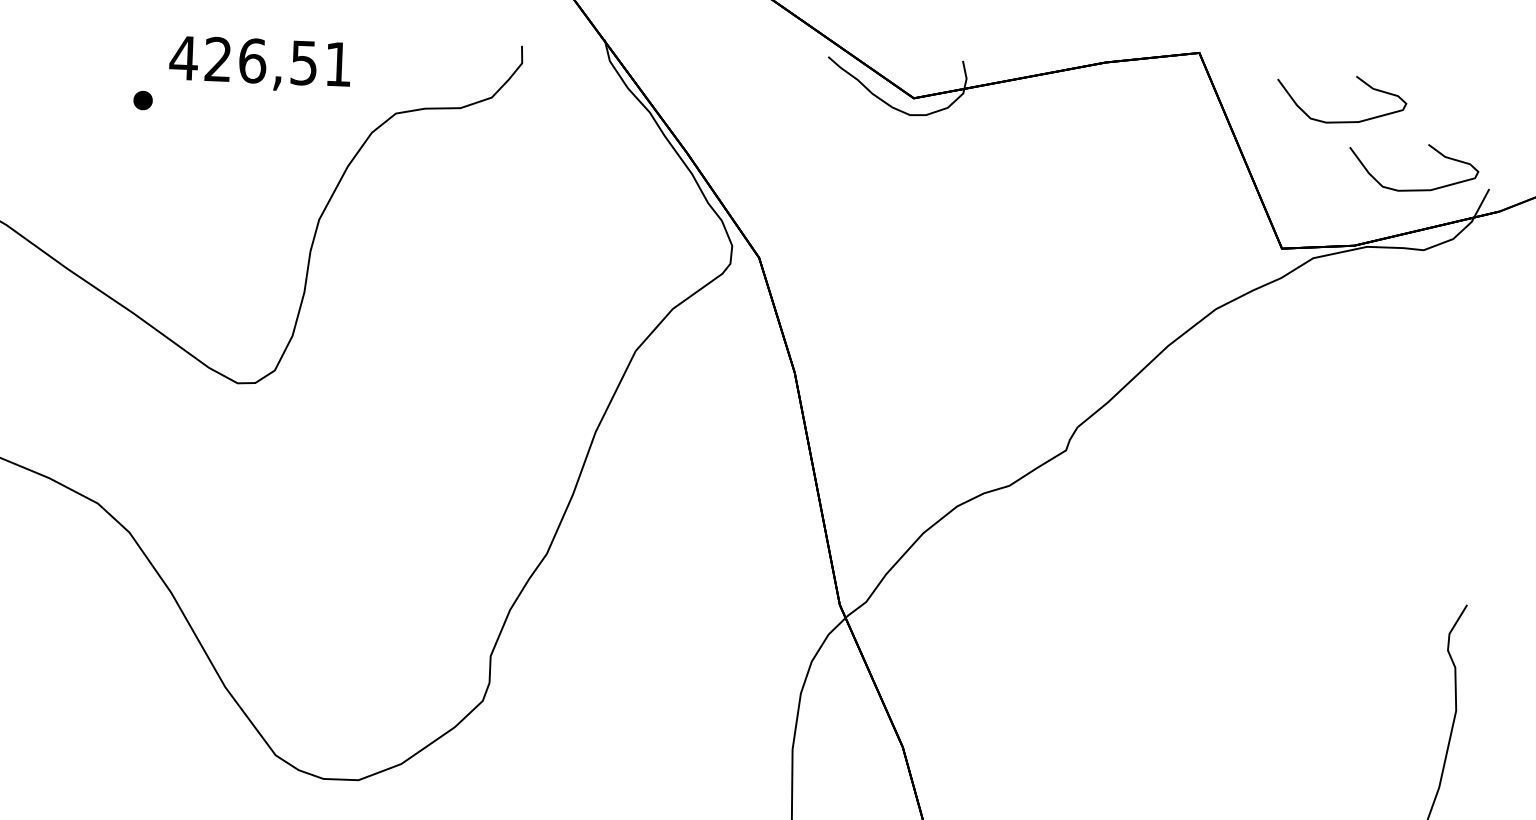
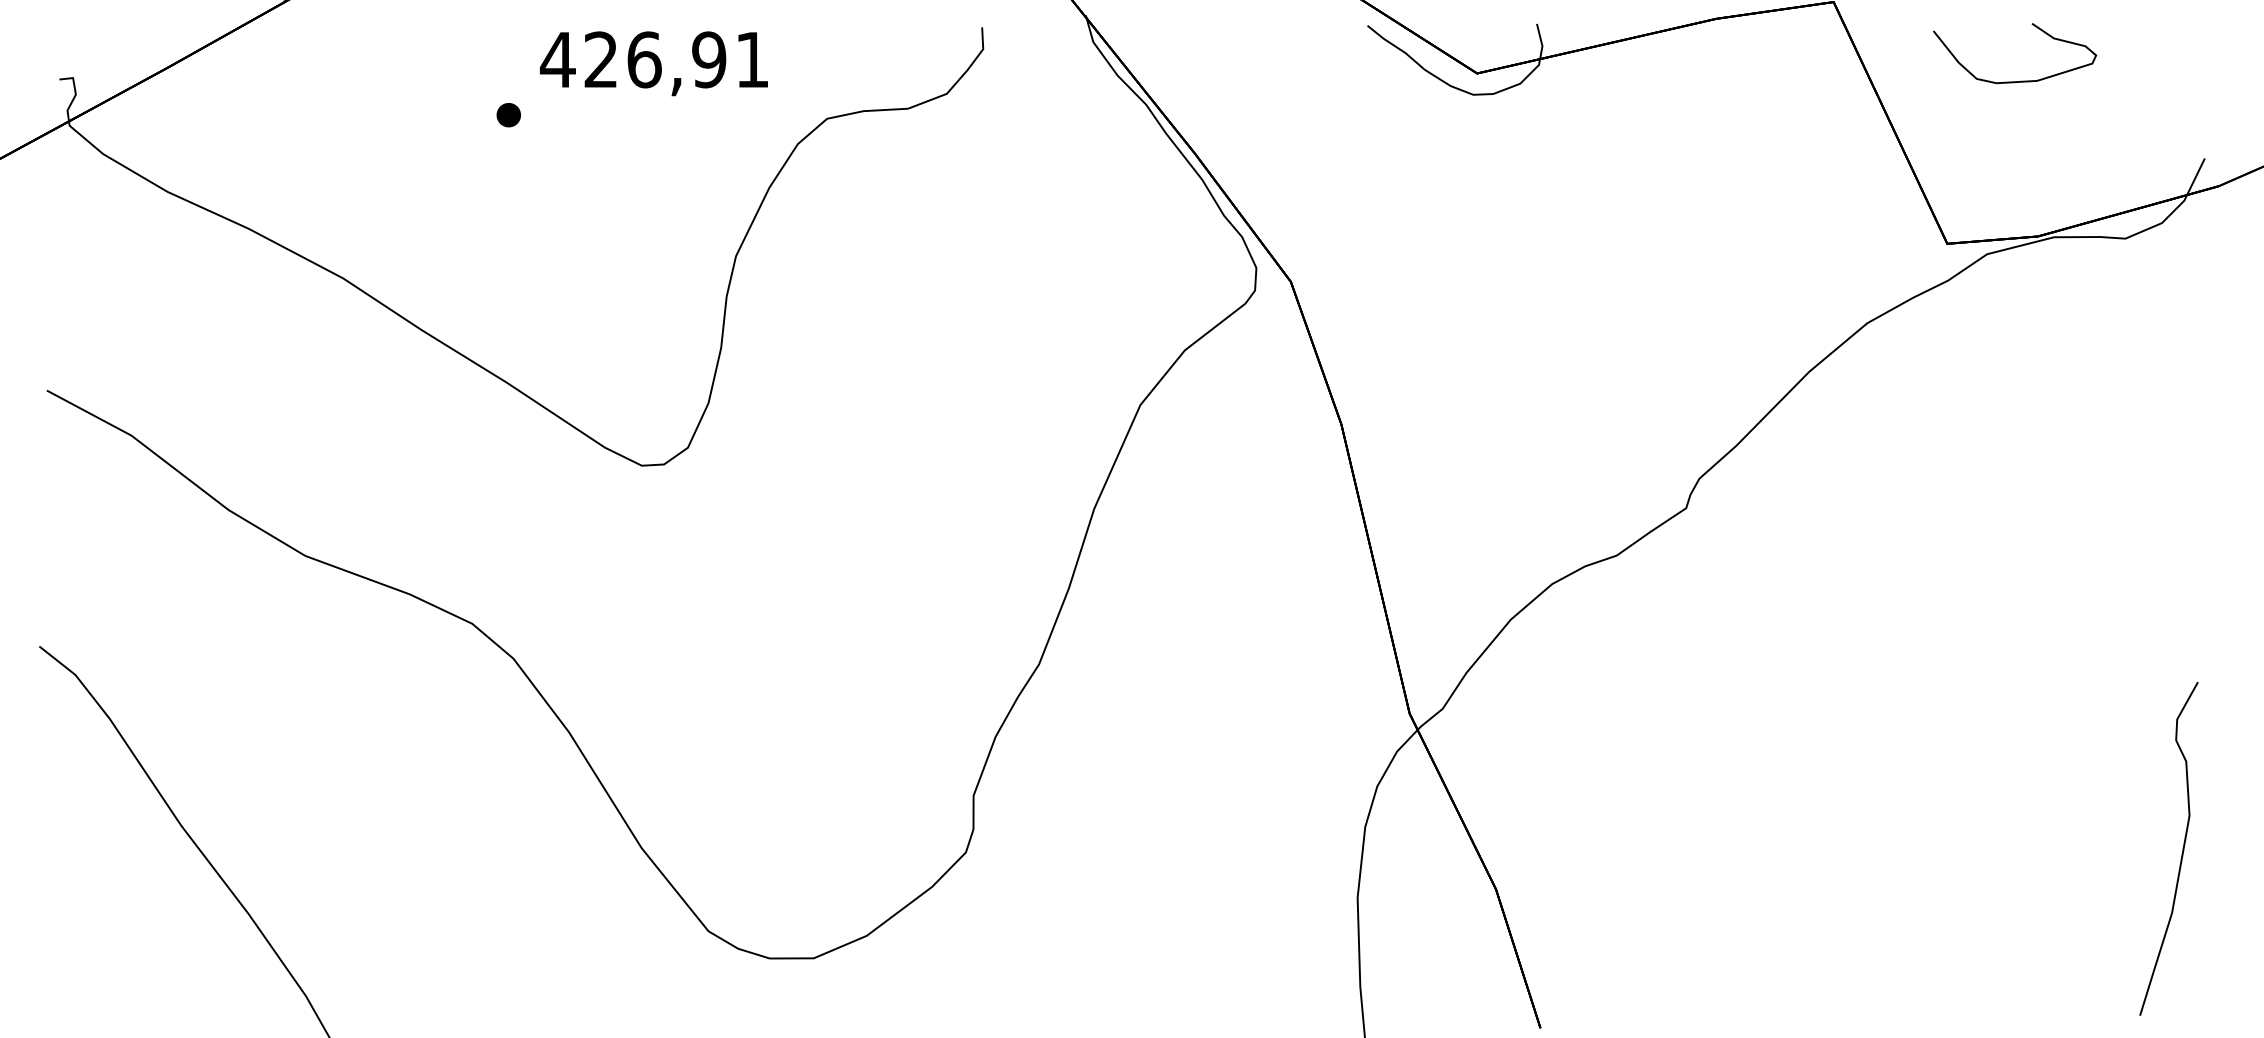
text: (304, 62) -> (709, 59), 426,51 -> 426,91
curve: (1418, 189) -> (2115, 162), removed

